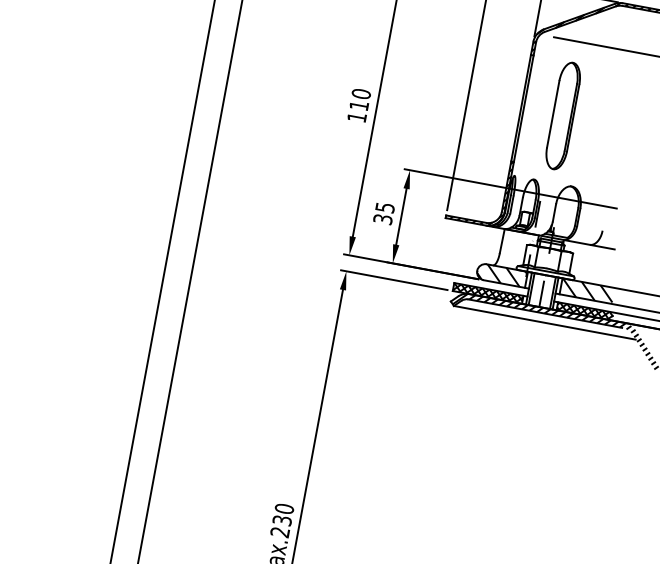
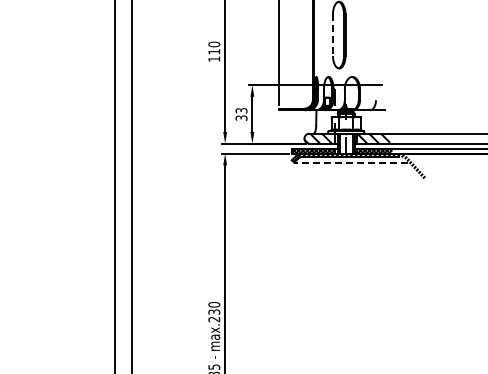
line: (552, 114) -> (332, 35), solid -> dashed
text: (383, 206) -> (240, 110), 35 -> 33
line: (543, 322) -> (350, 162), solid -> dashed

